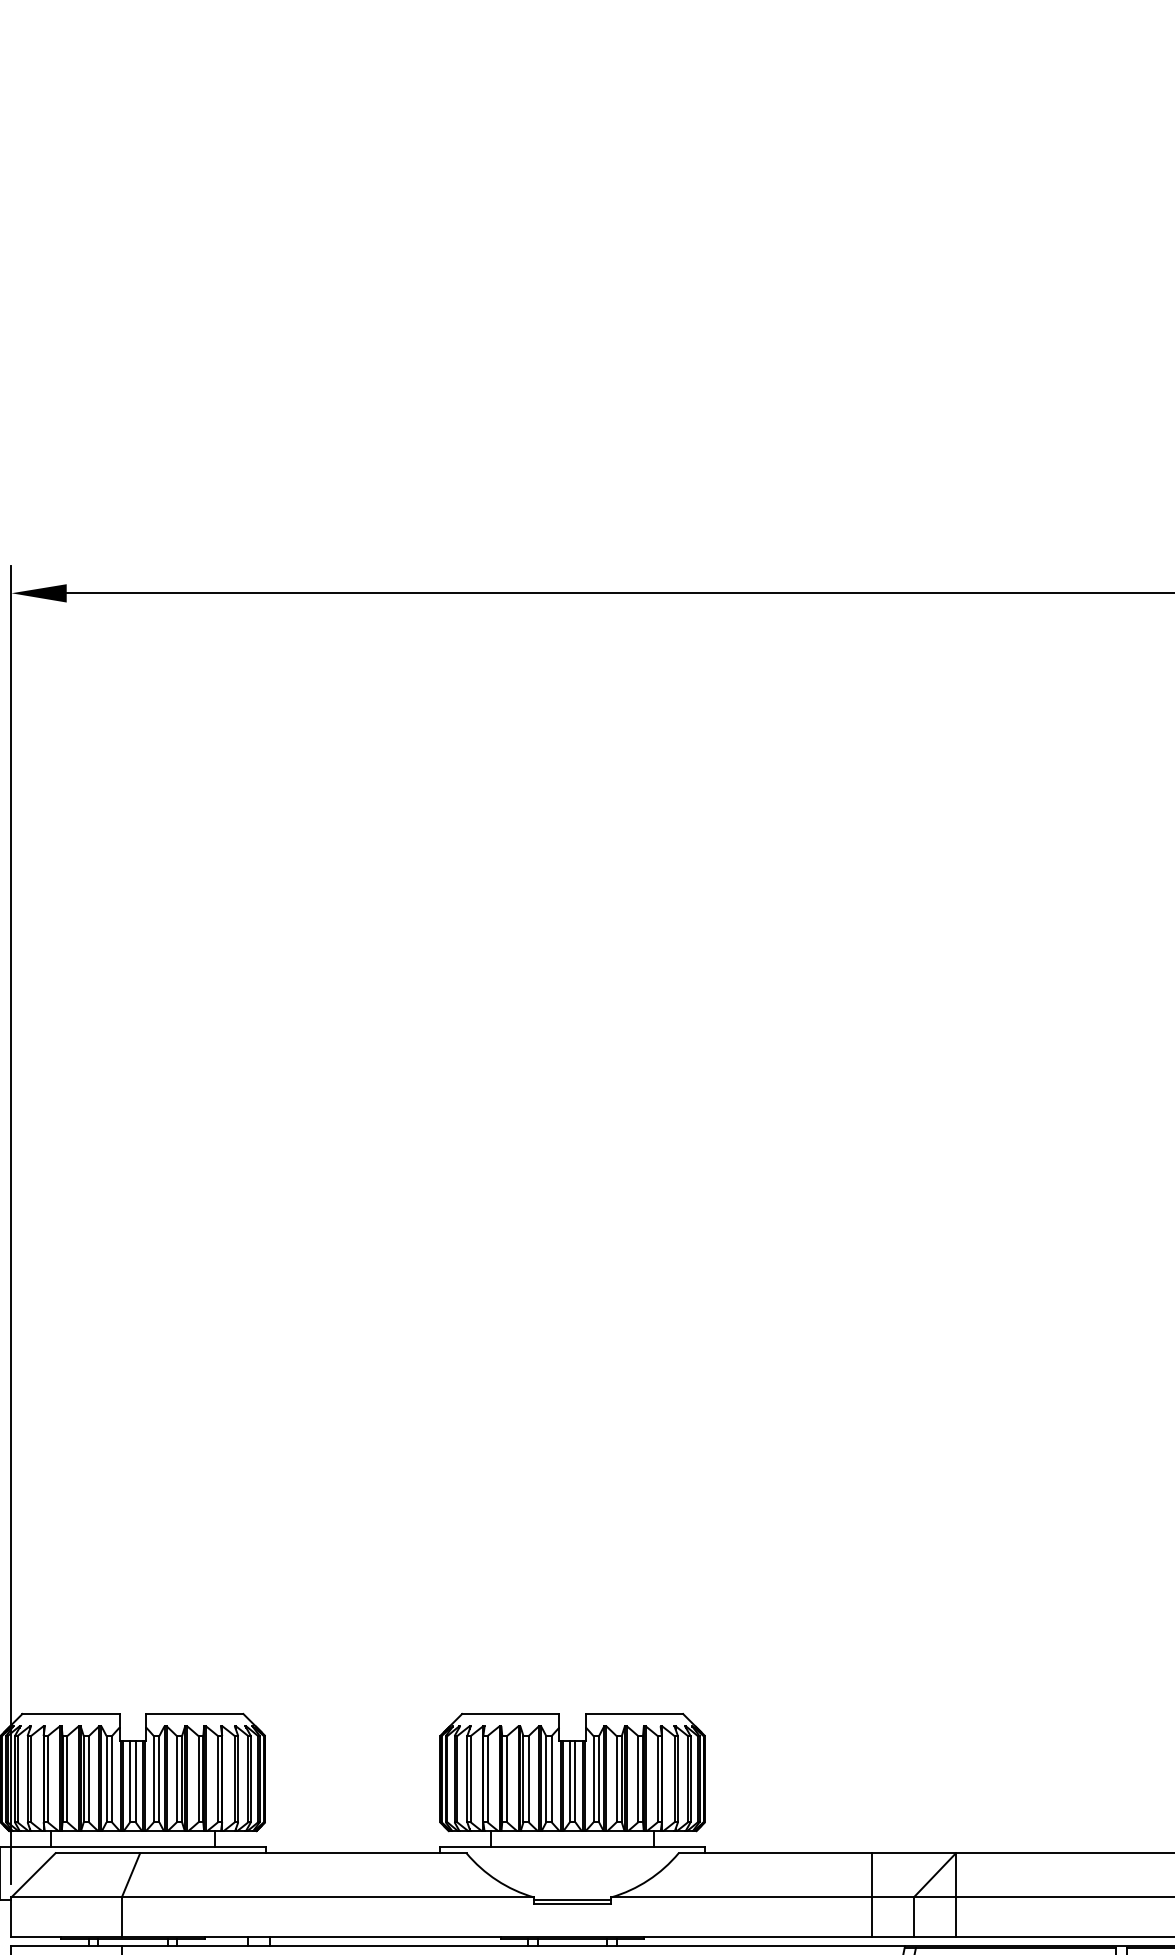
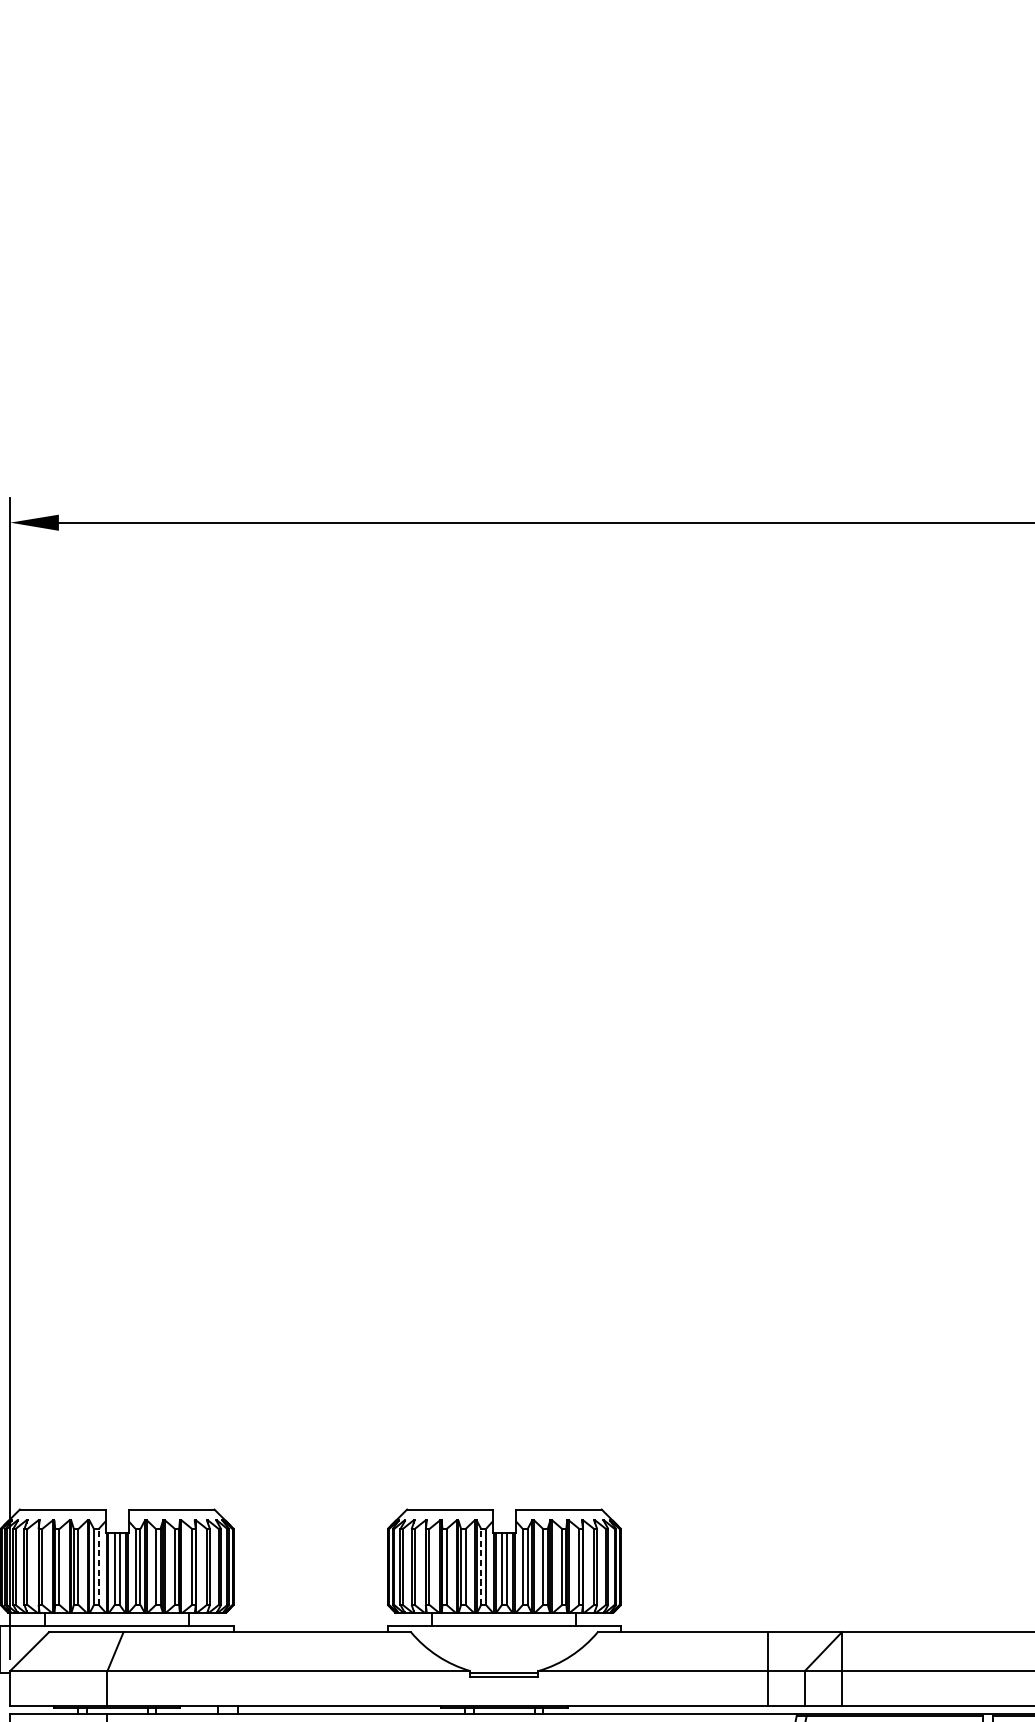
line: (112, 1778) -> (99, 1566), solid -> dashed
line: (546, 1778) -> (481, 1566), solid -> dashed

